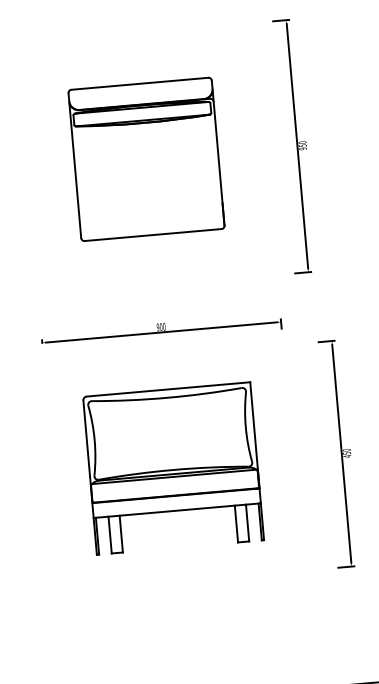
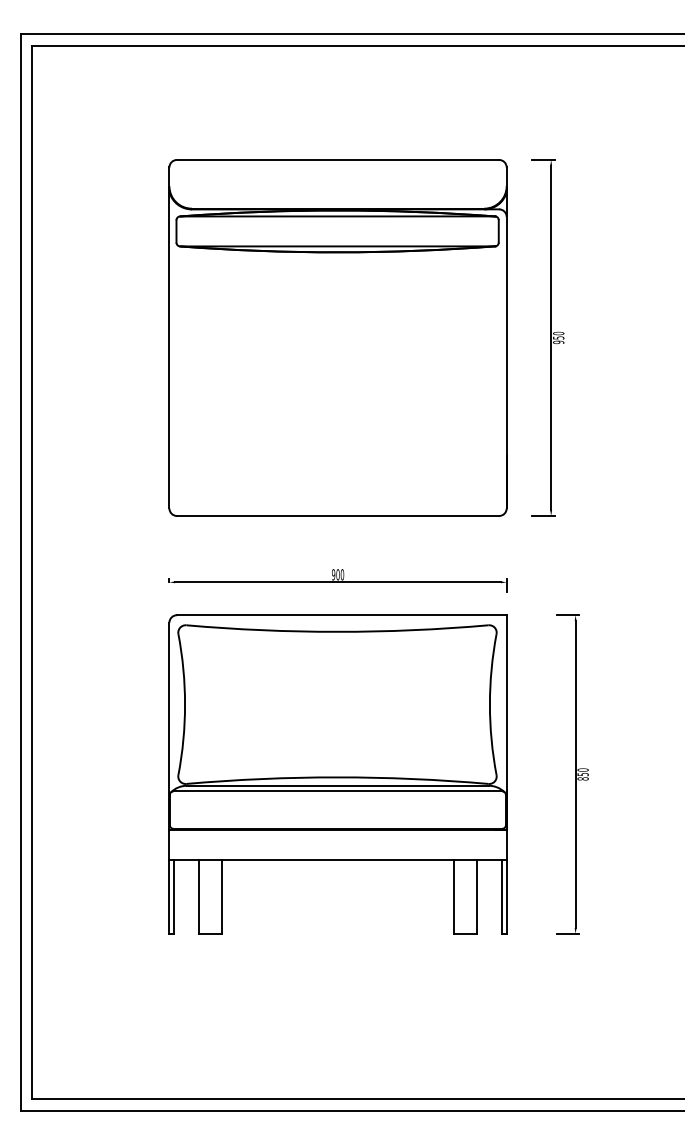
part: (146, 159) -> (337, 337), size x1.67
text: (346, 456) -> (582, 778), 450 -> 850
part: (173, 468) -> (337, 774), size x1.43

